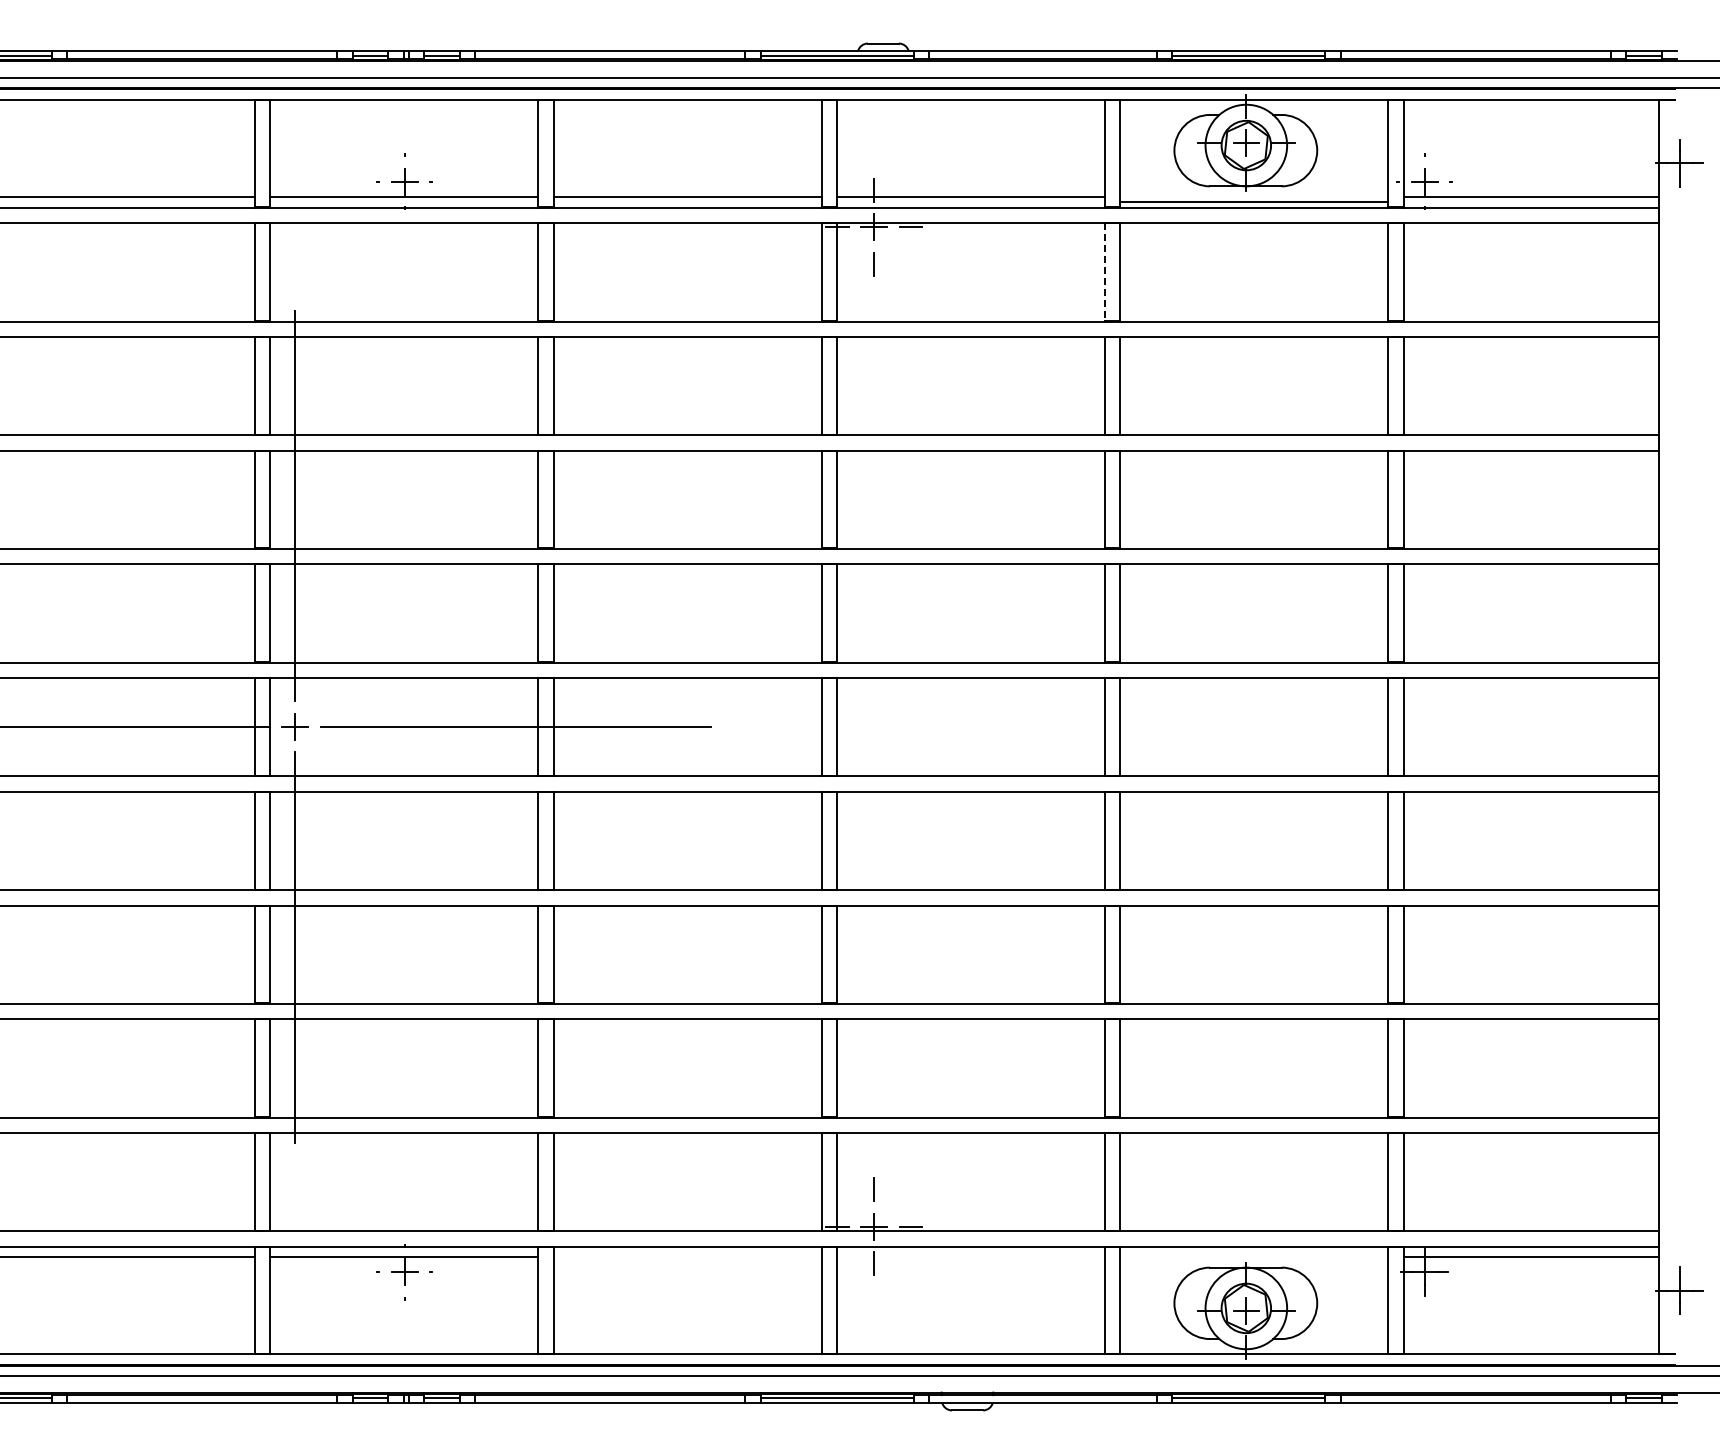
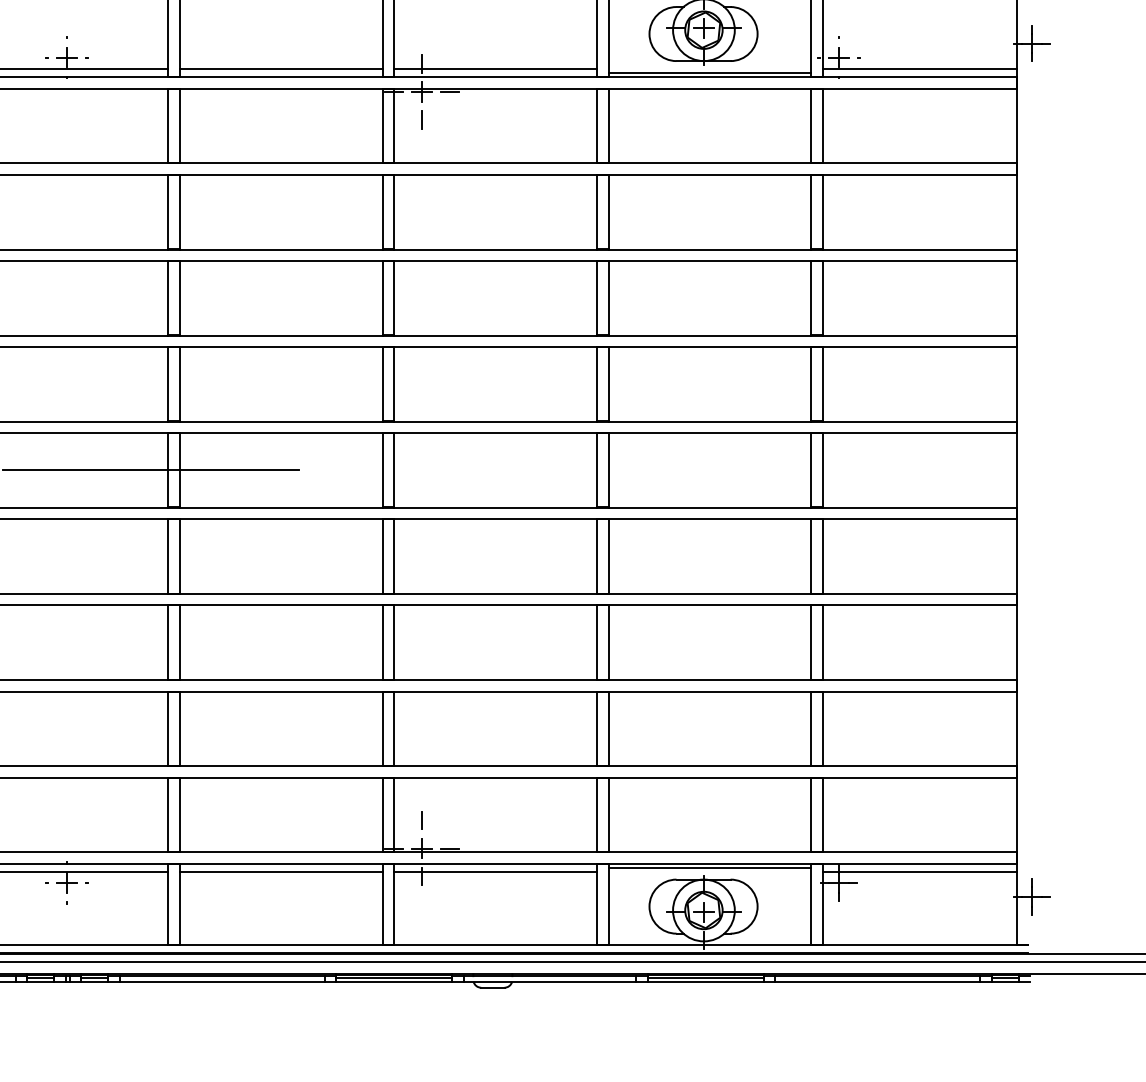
line: (1105, 272) -> (597, 126), dashed -> solid
line: (1254, 1252) -> (710, 868), added
line: (687, 1257) -> (280, 871), added
line: (971, 1257) -> (495, 871), added

